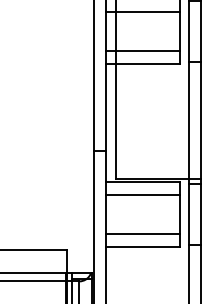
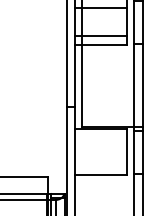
line: (142, 194) -> (101, 138), removed
line: (142, 233) -> (101, 165), removed

